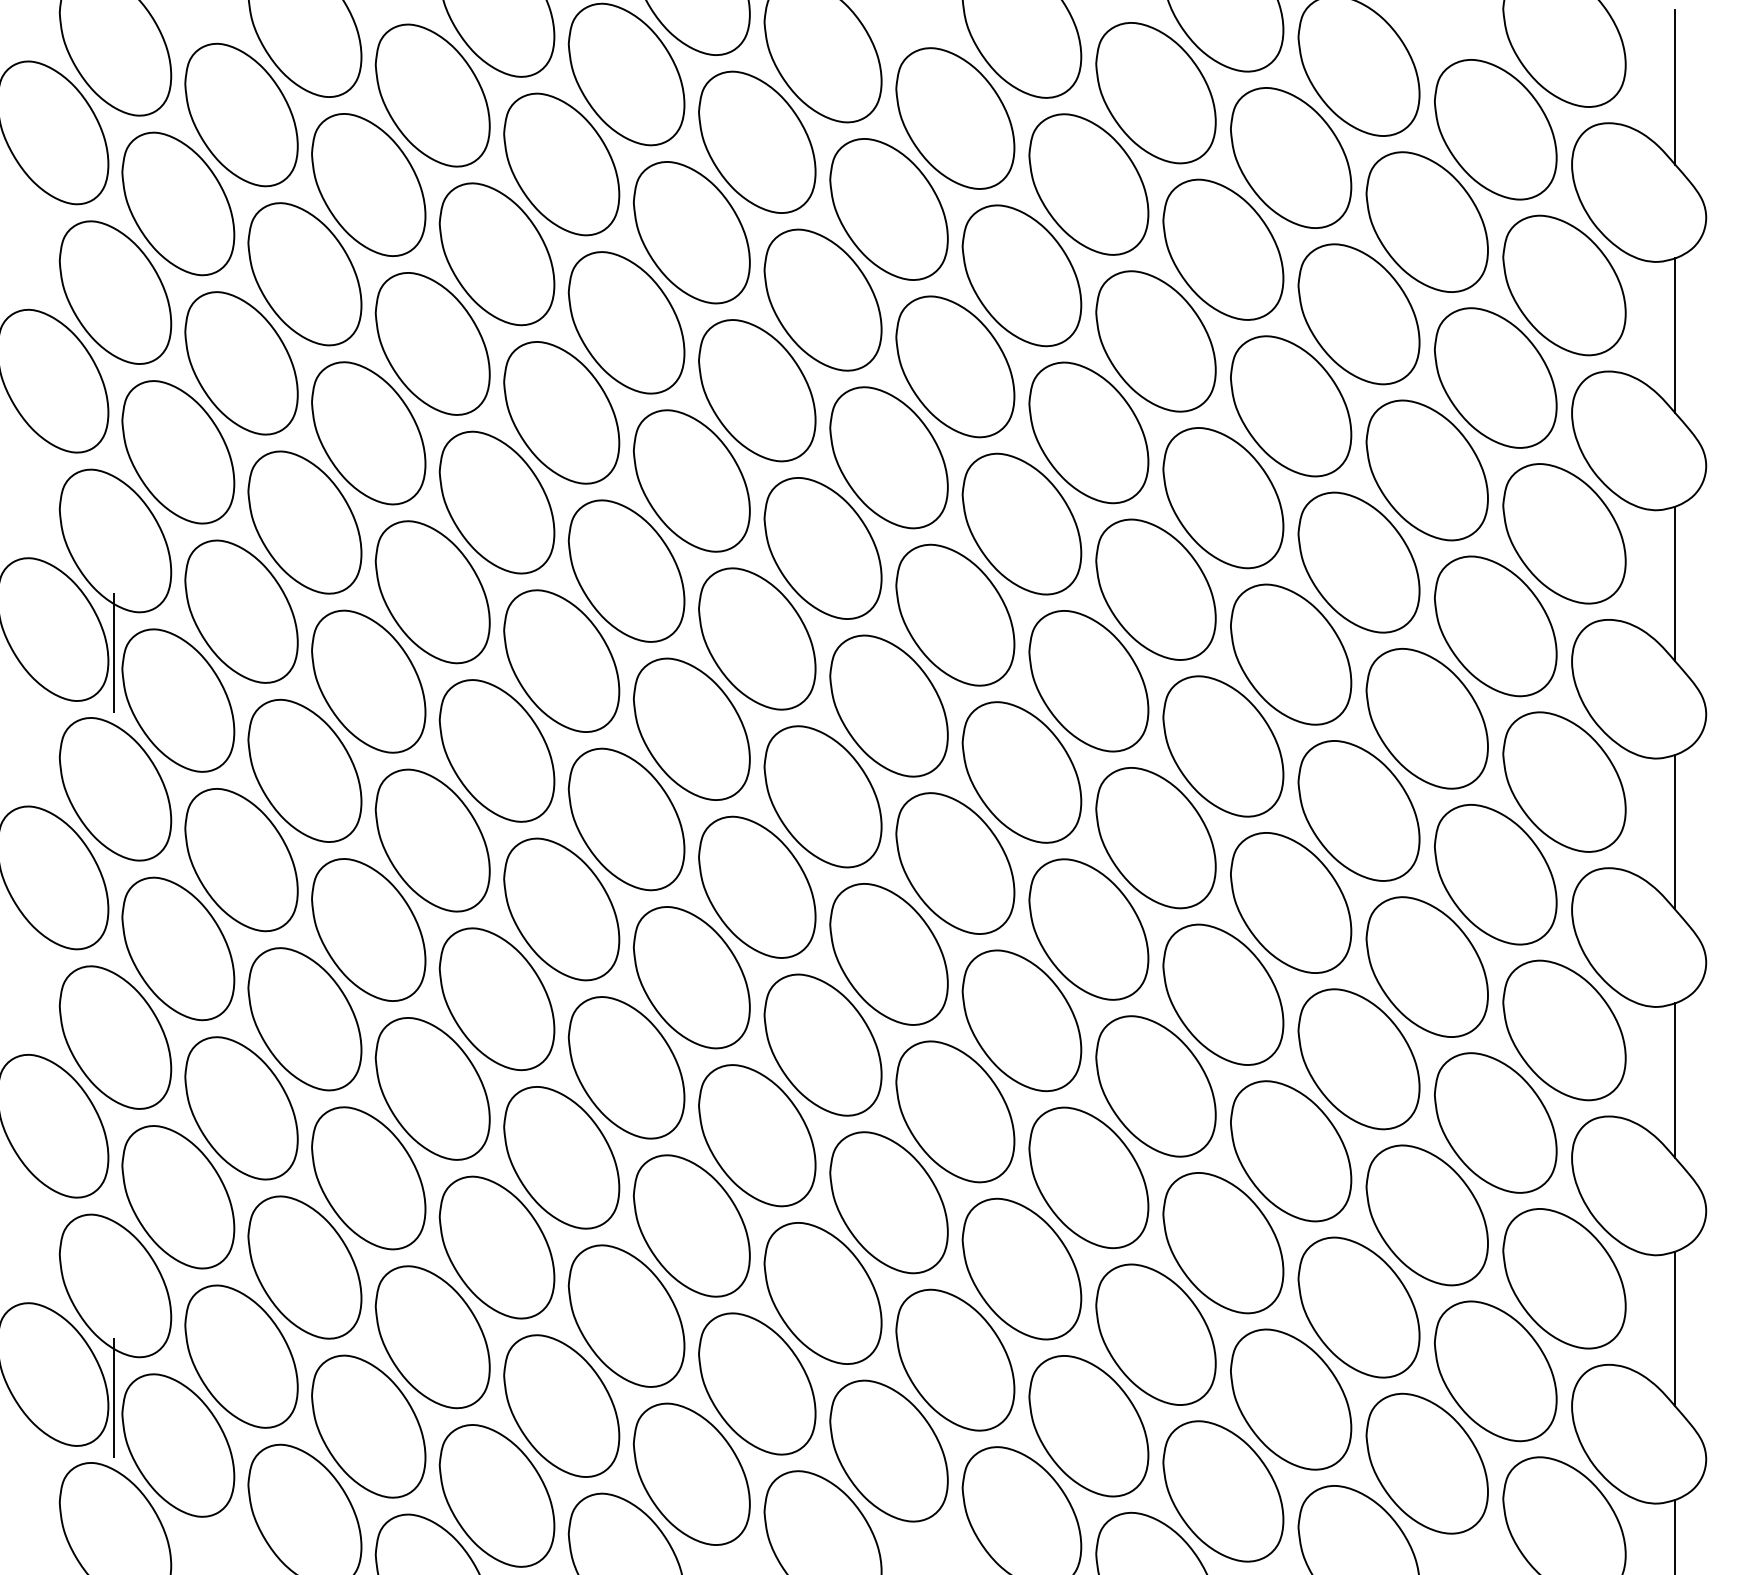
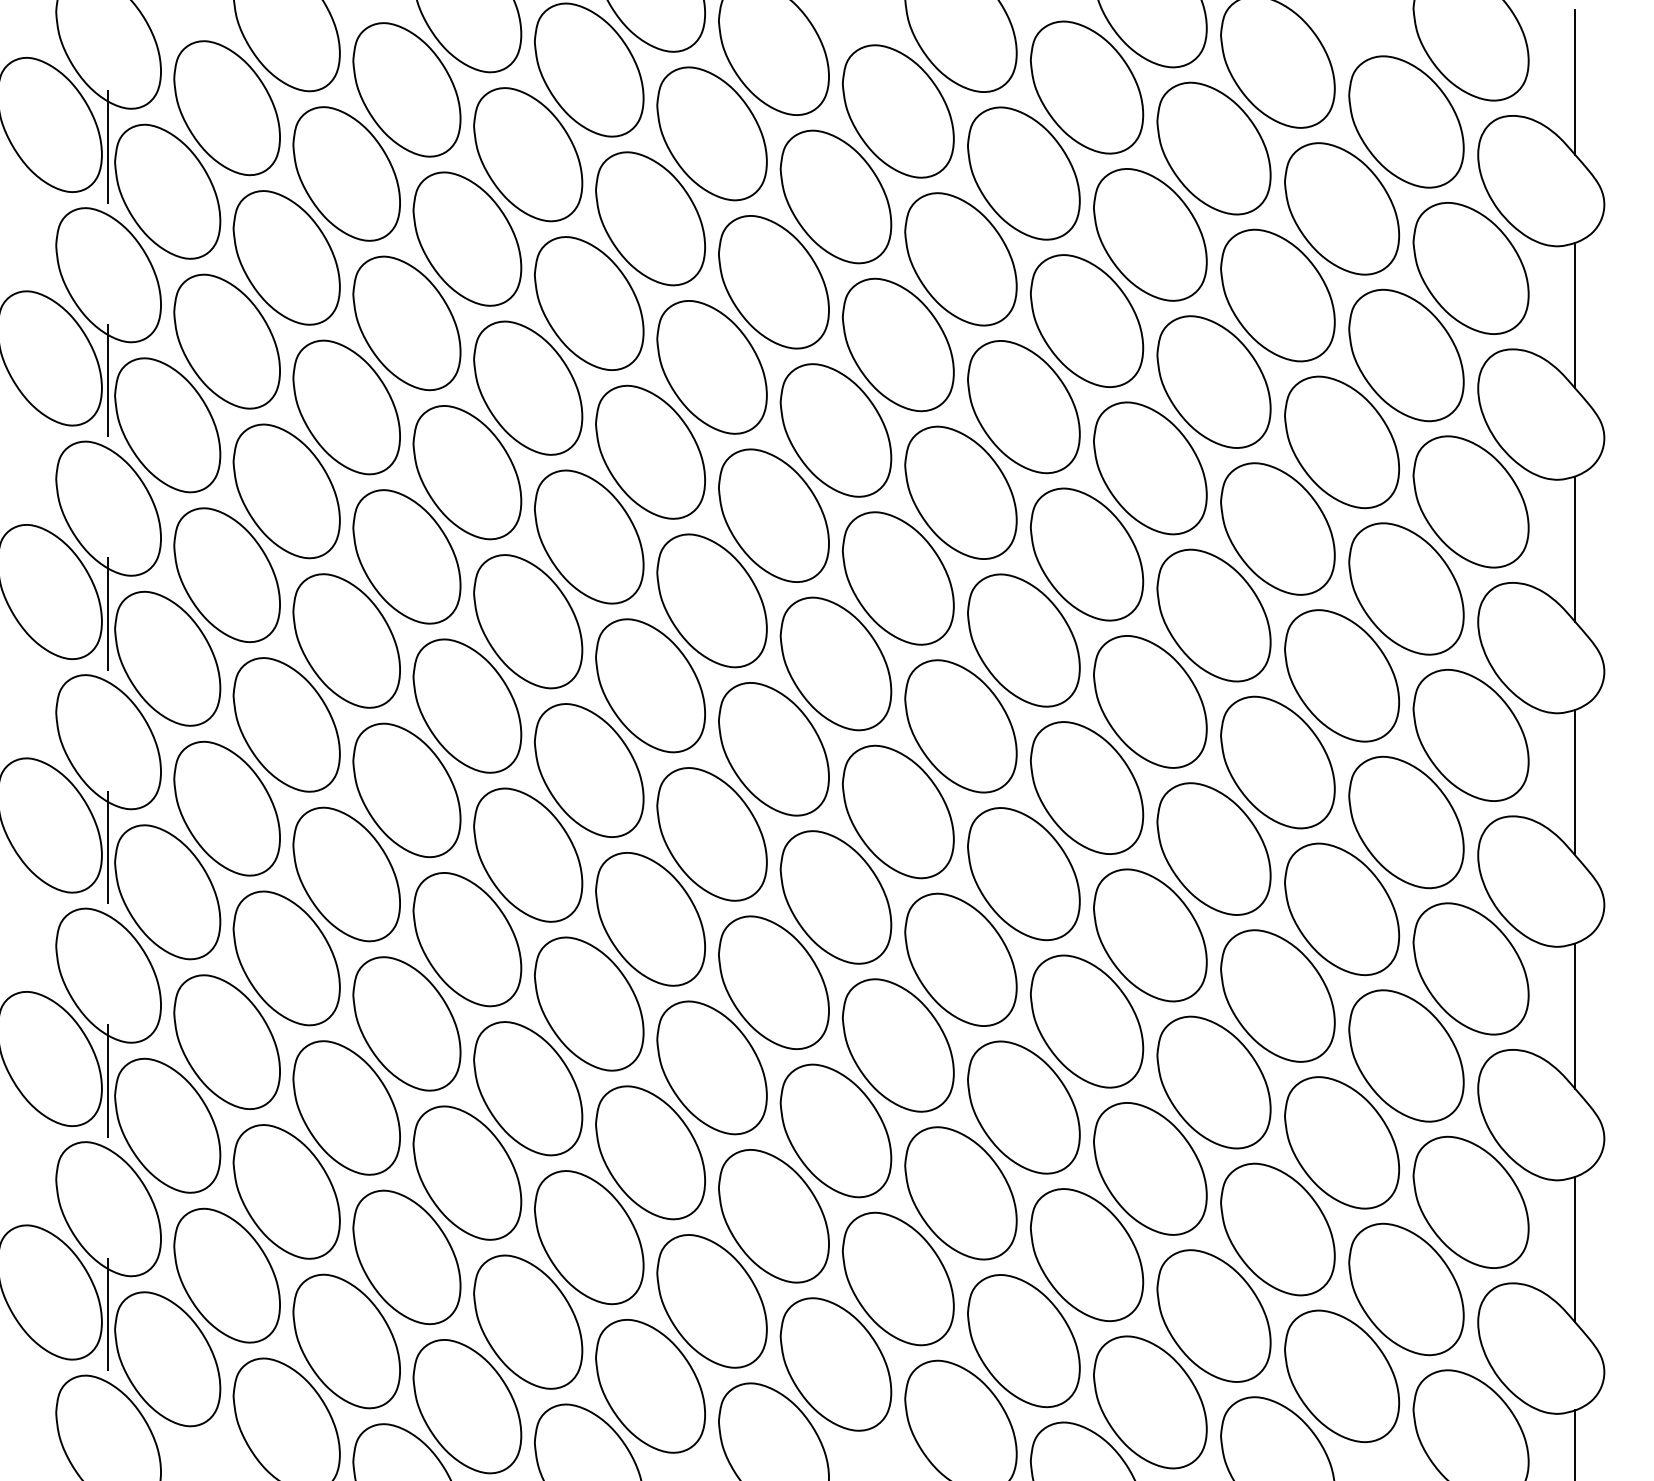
line: (114, 156) -> (107, 147), added
line: (114, 404) -> (107, 380), added
line: (114, 900) -> (107, 846), added
line: (114, 1149) -> (107, 1080), added

